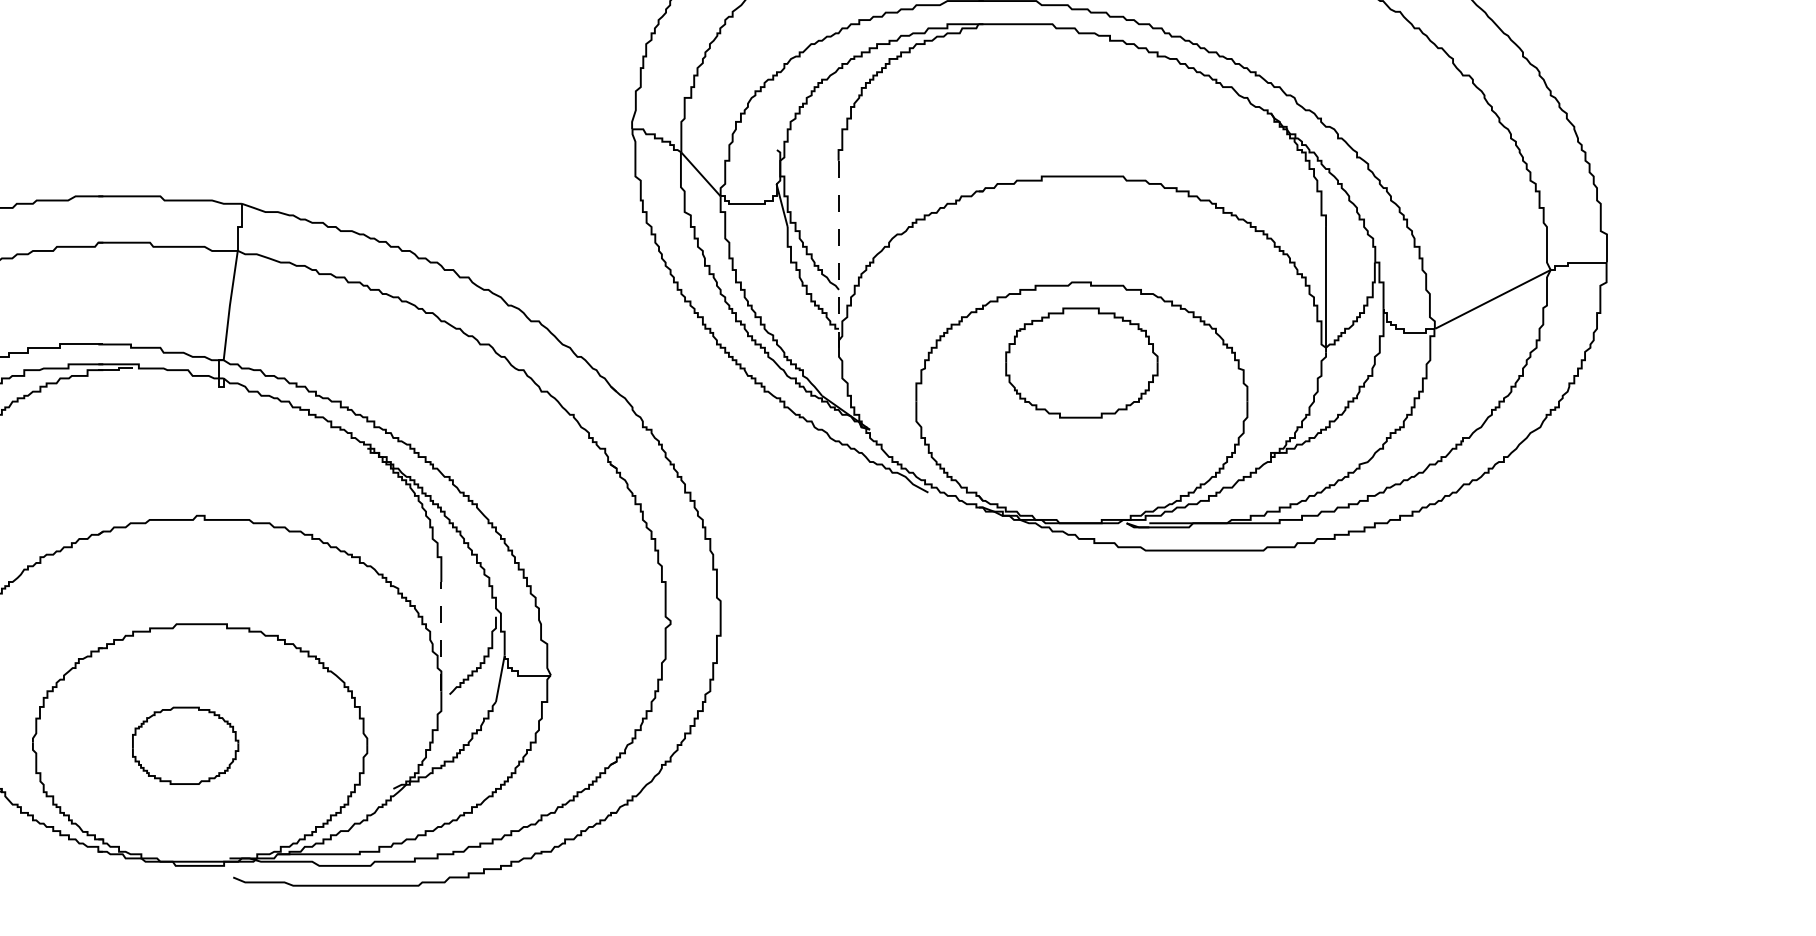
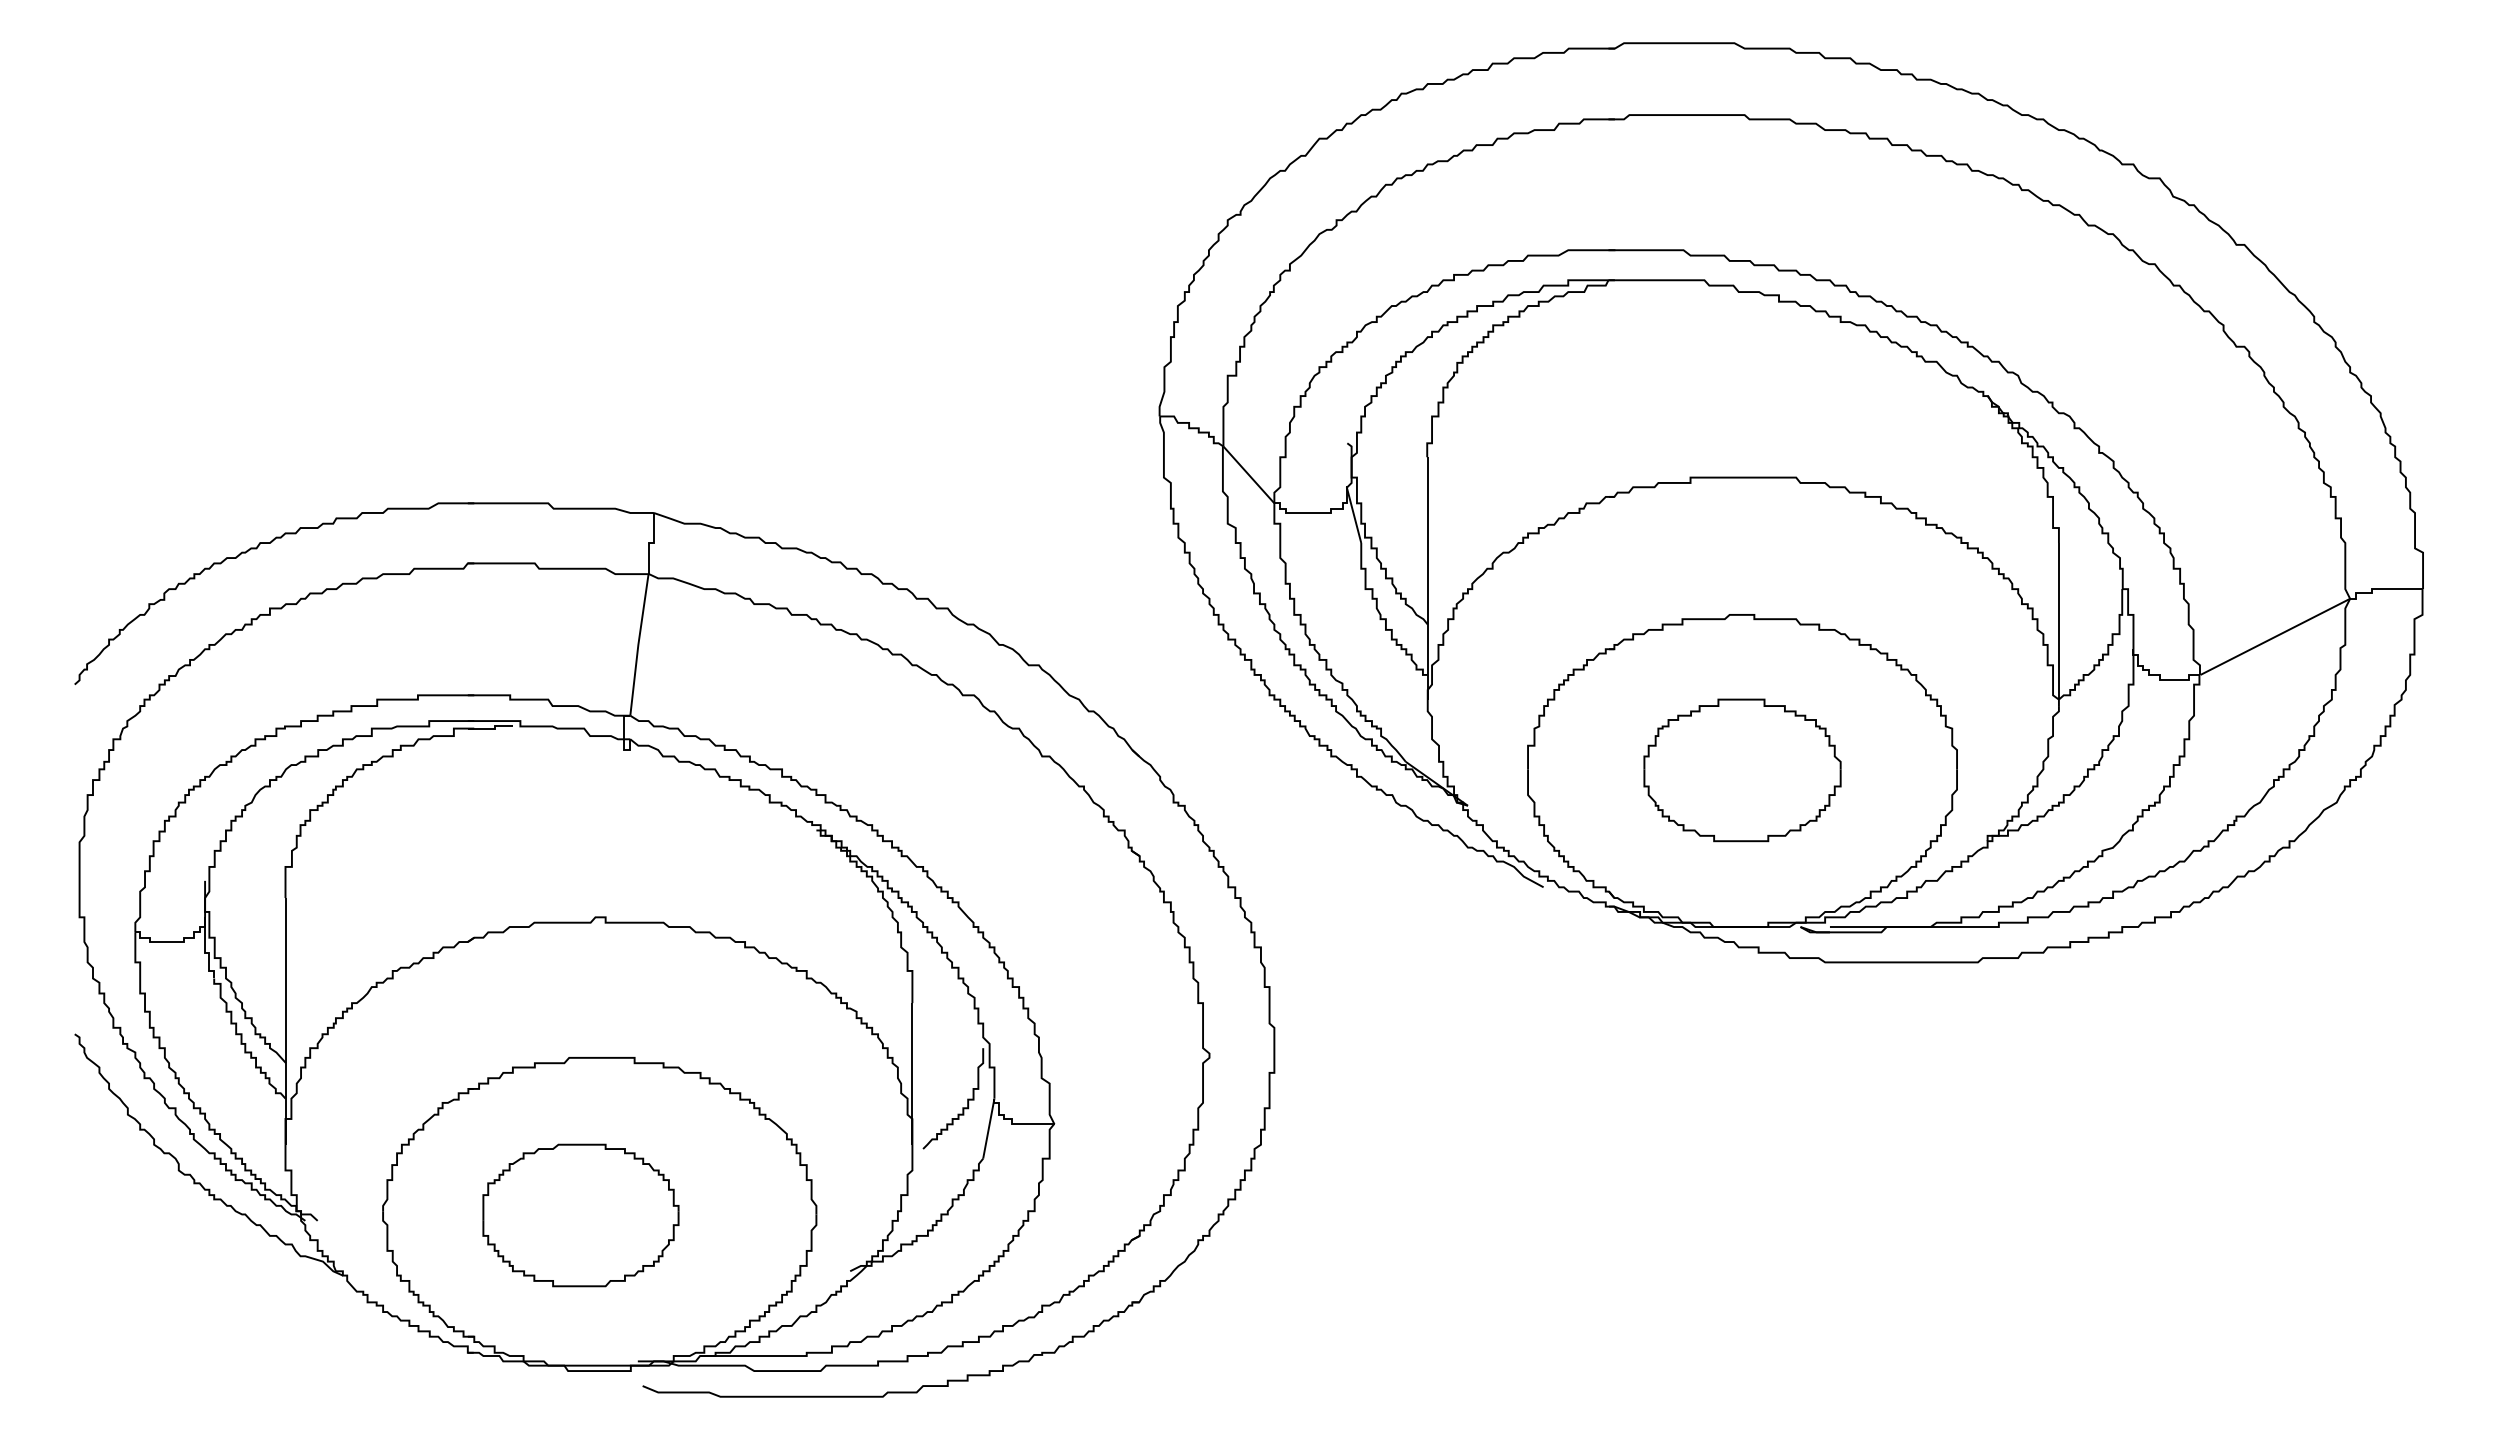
line: (838, 254) -> (1427, 578), dashed -> solid
part: (1081, 363) -> (1742, 770), moved
line: (441, 636) -> (912, 1073), dashed -> solid
part: (185, 745) -> (580, 1215), size x1.43

